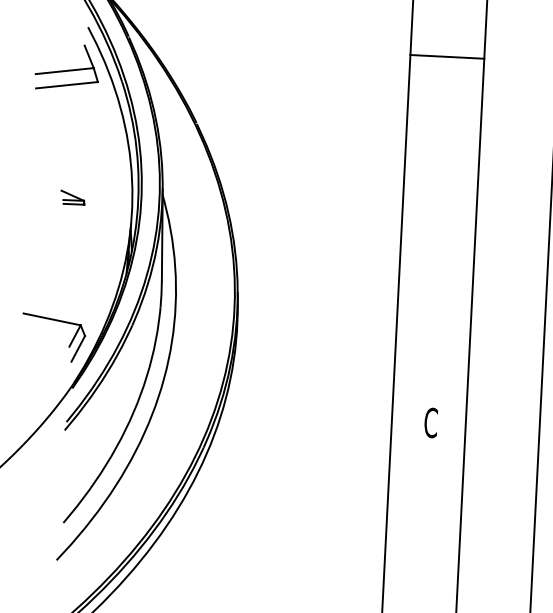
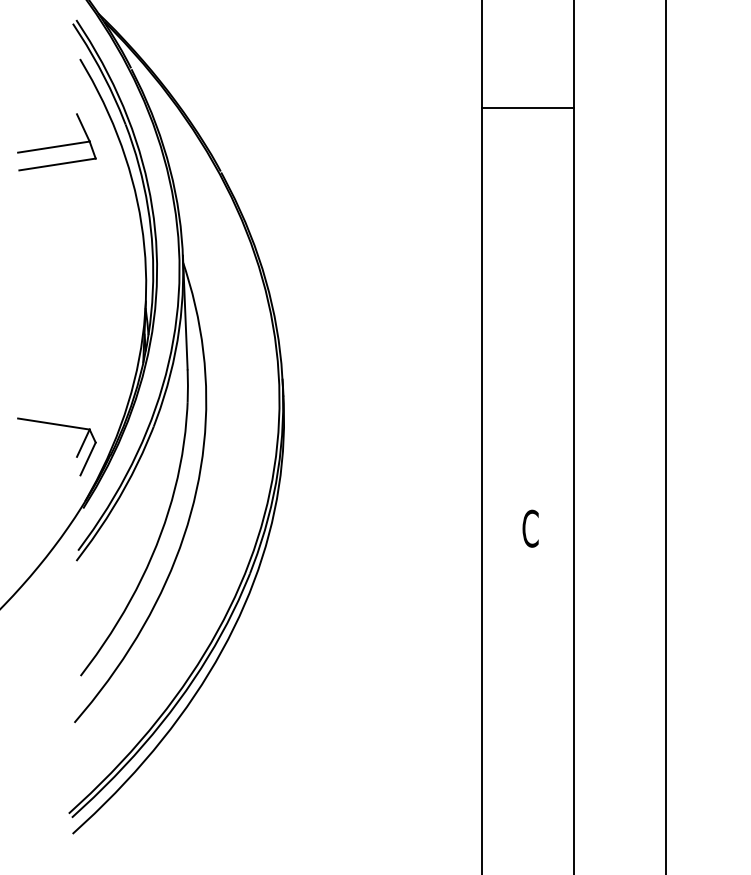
line: (447, 56) -> (527, 108), moved
part: (67, 67) -> (56, 142), moved
part: (72, 197) -> (71, 271), removed

